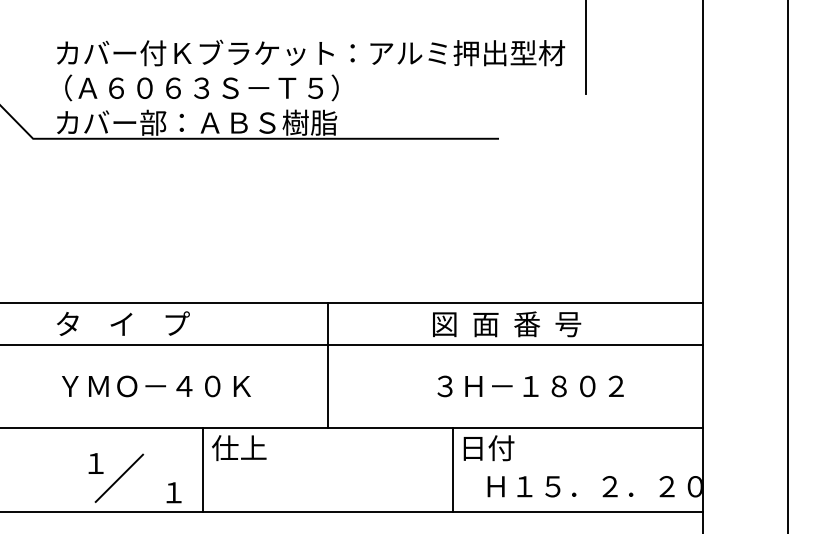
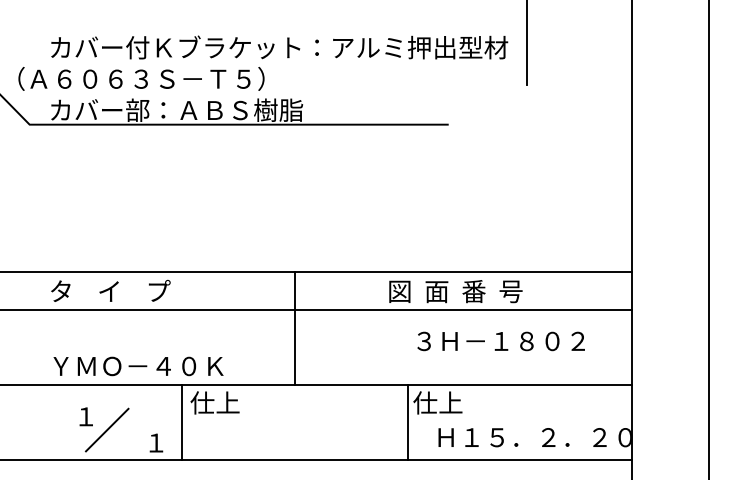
text: (201, 87) -> (141, 78), moved
text: (156, 386) -> (138, 366), moved
text: (529, 386) -> (500, 341), moved
text: (486, 447) -> (437, 402), 日付 -> 仕上

